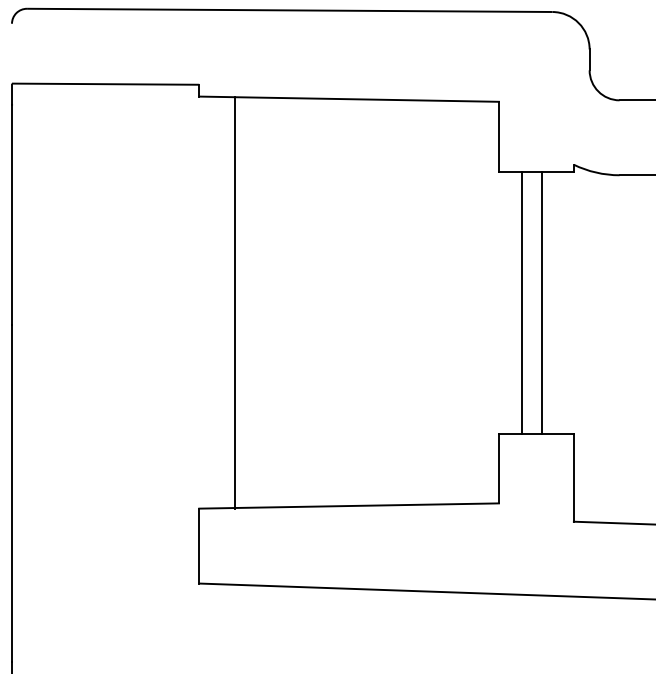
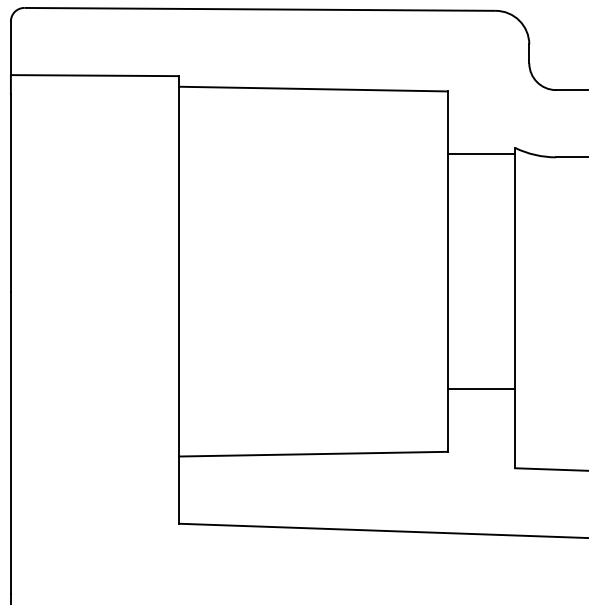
line: (12, 53) -> (11, 48), added
line: (235, 302) -> (179, 271), moved
line: (521, 302) -> (447, 271), moved
line: (541, 302) -> (514, 271), moved

